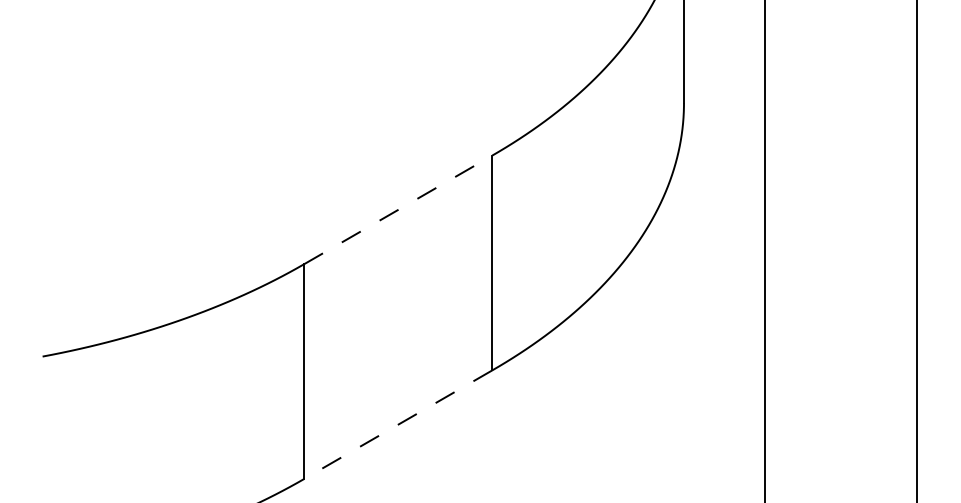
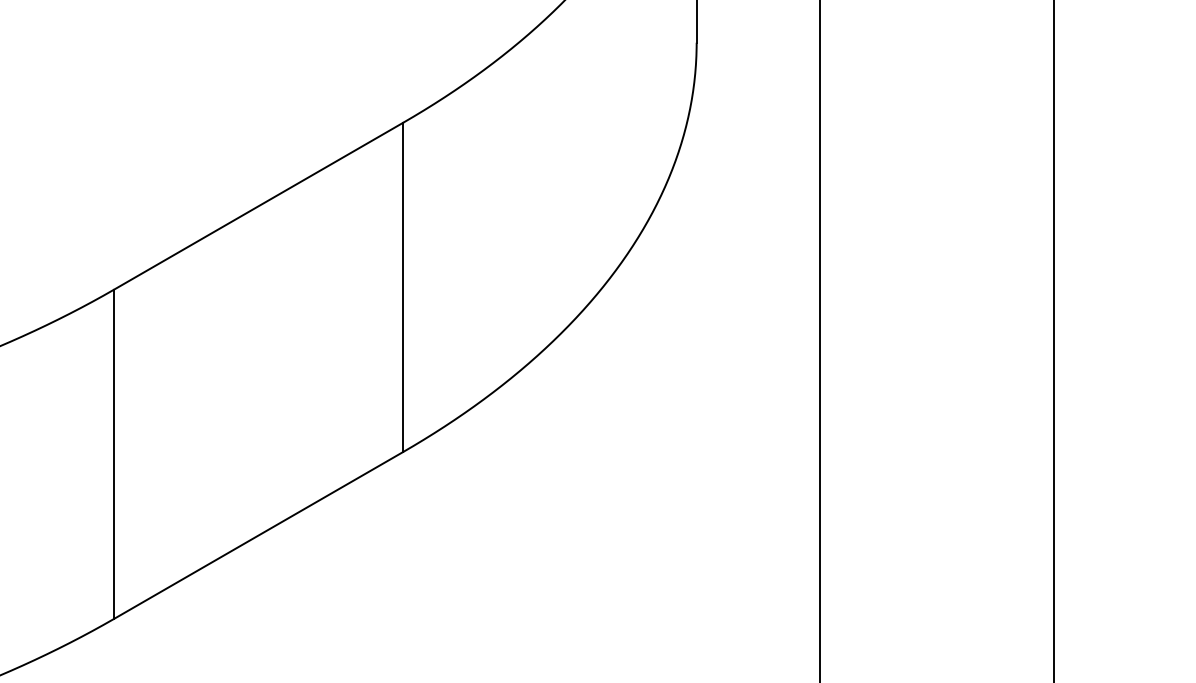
line: (398, 209) -> (259, 205), dashed -> solid
line: (398, 424) -> (259, 535), dashed -> solid

